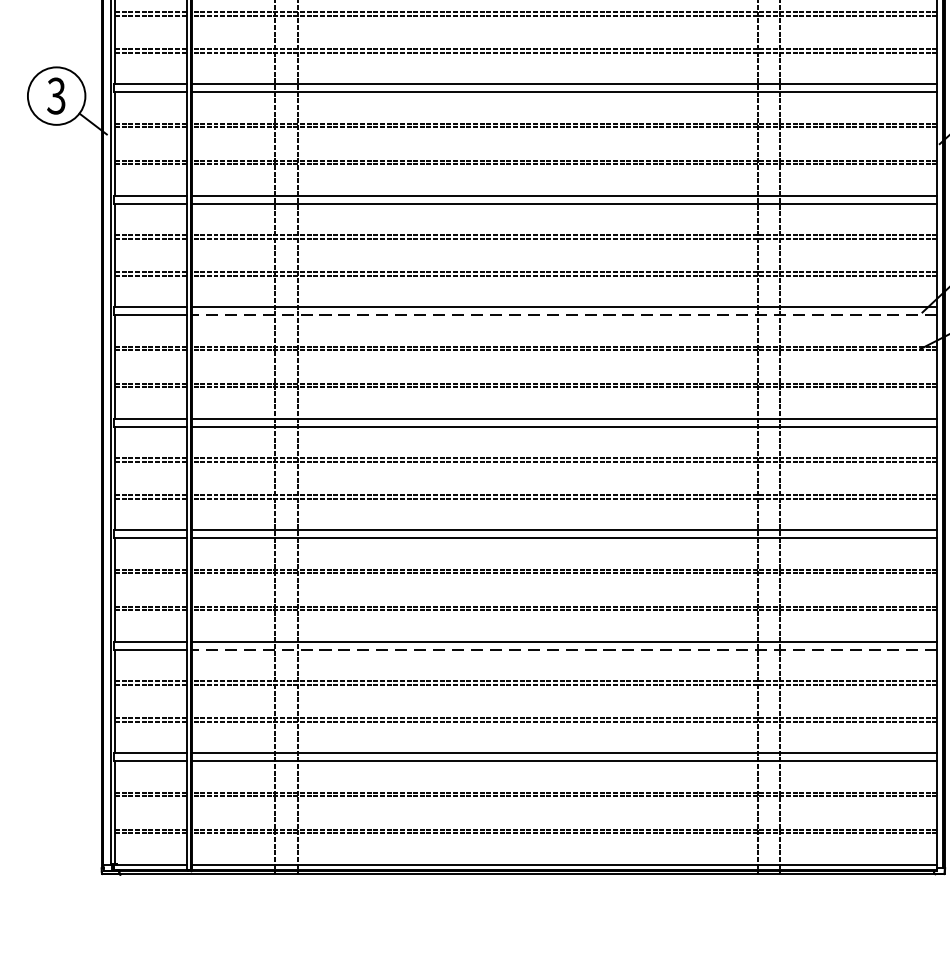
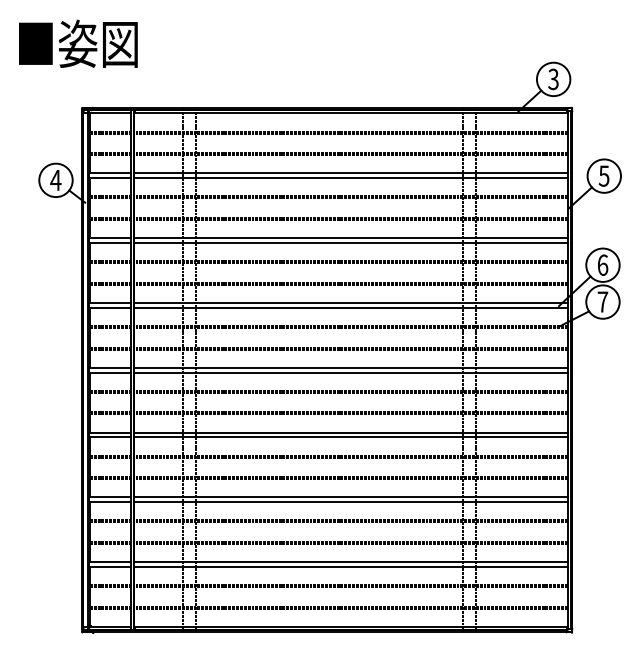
text: (55, 96) -> (55, 180), 3 -> 4
line: (565, 314) -> (351, 307), dashed -> solid
line: (565, 650) -> (351, 502), dashed -> solid

